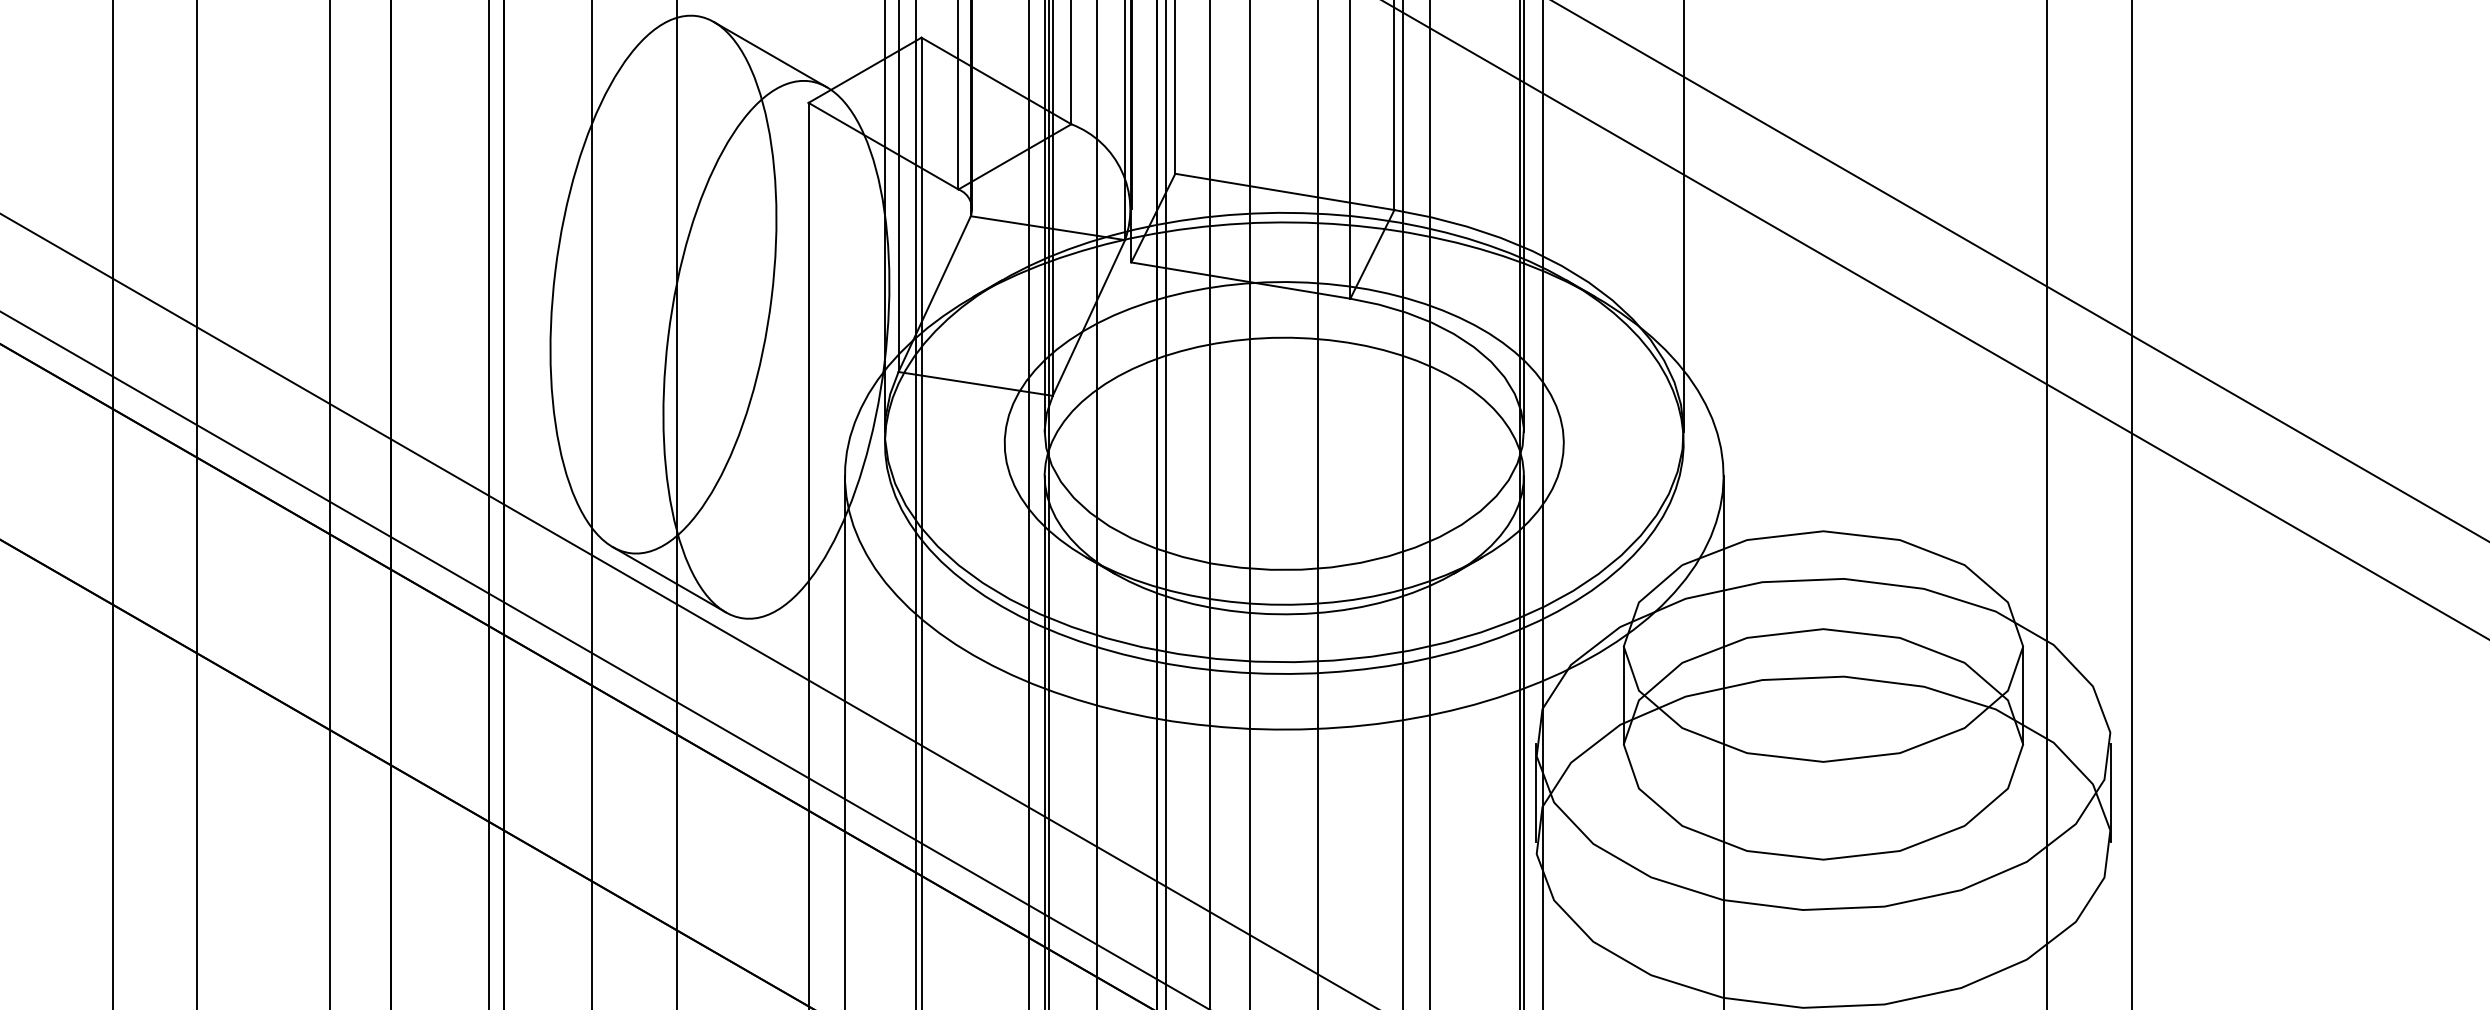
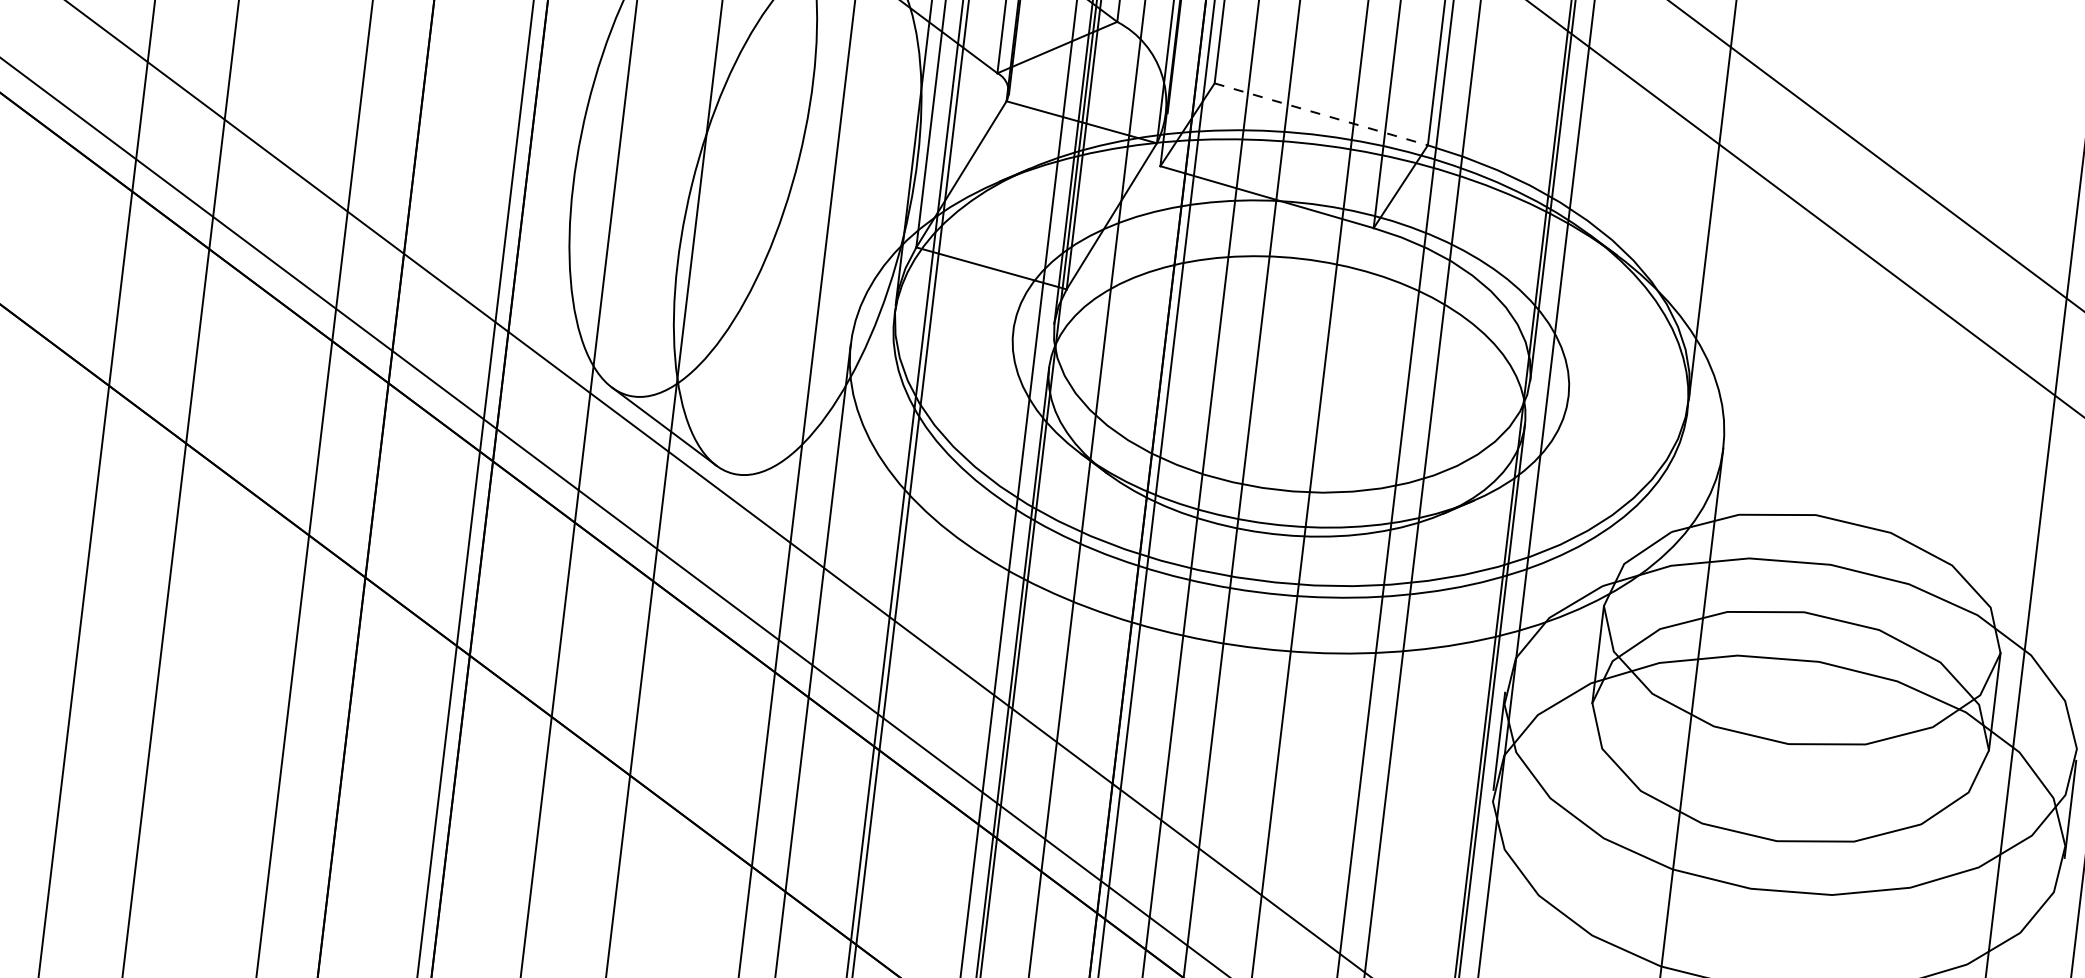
line: (1285, 192) -> (1321, 115), solid -> dashed

